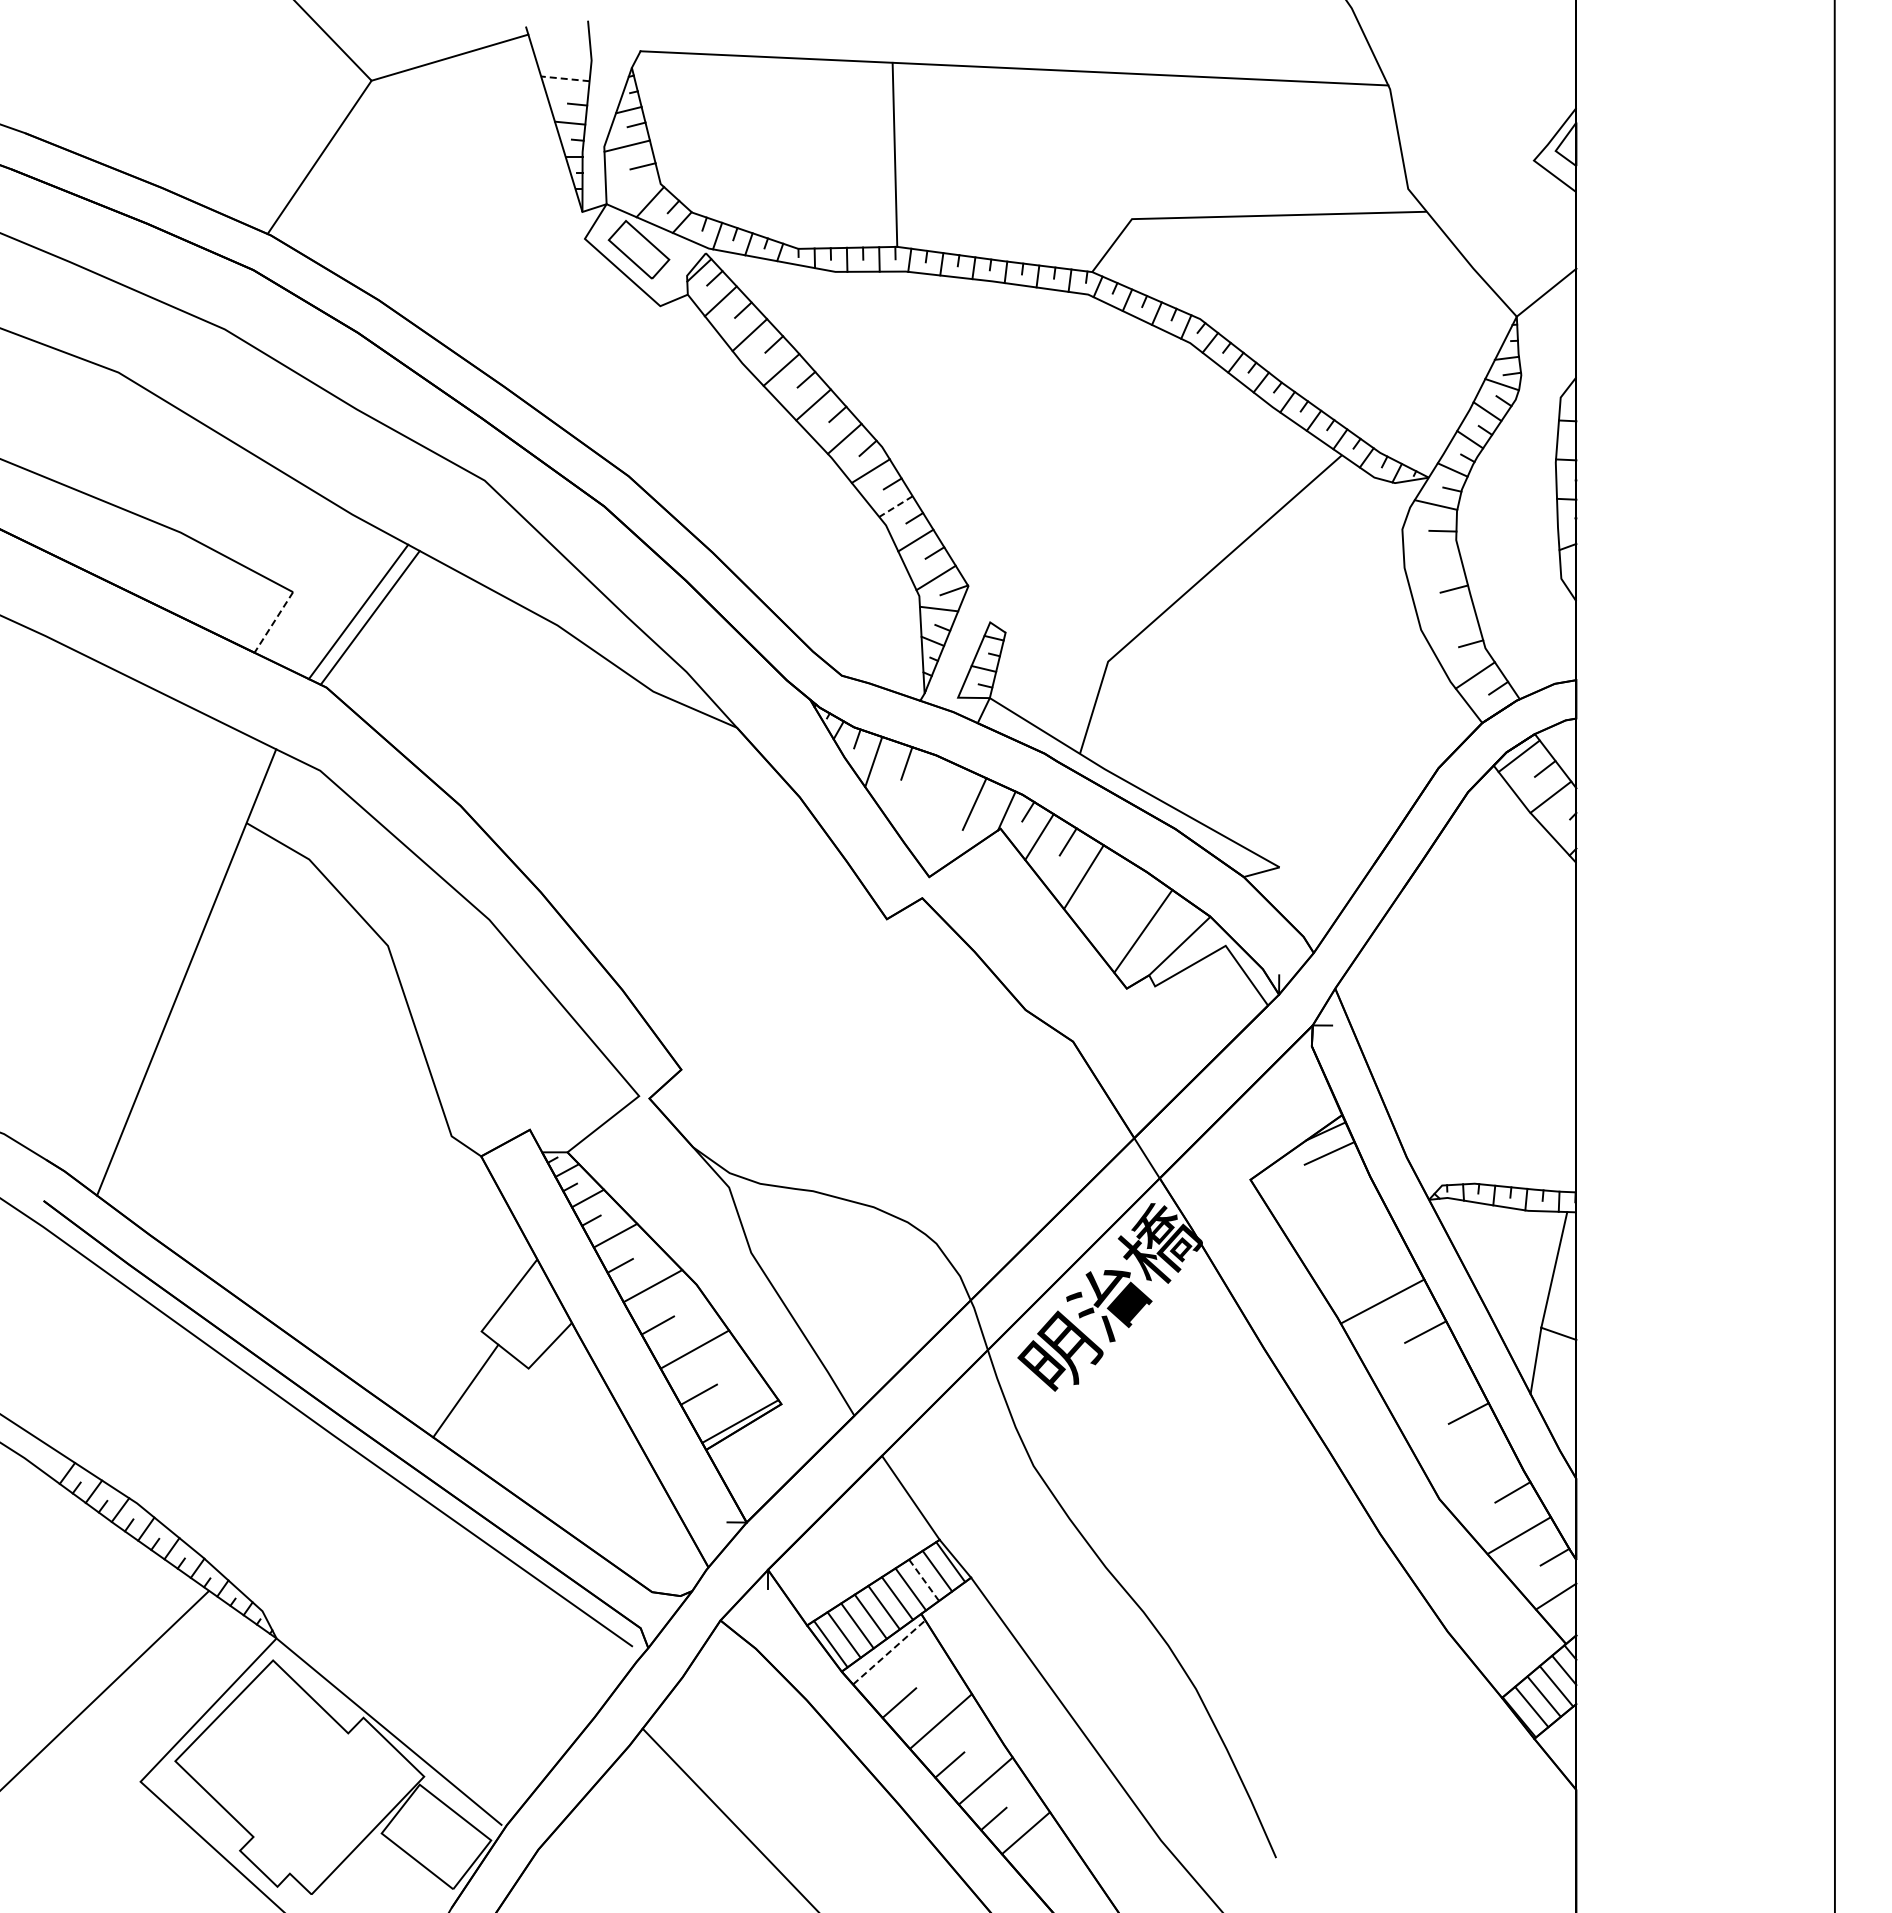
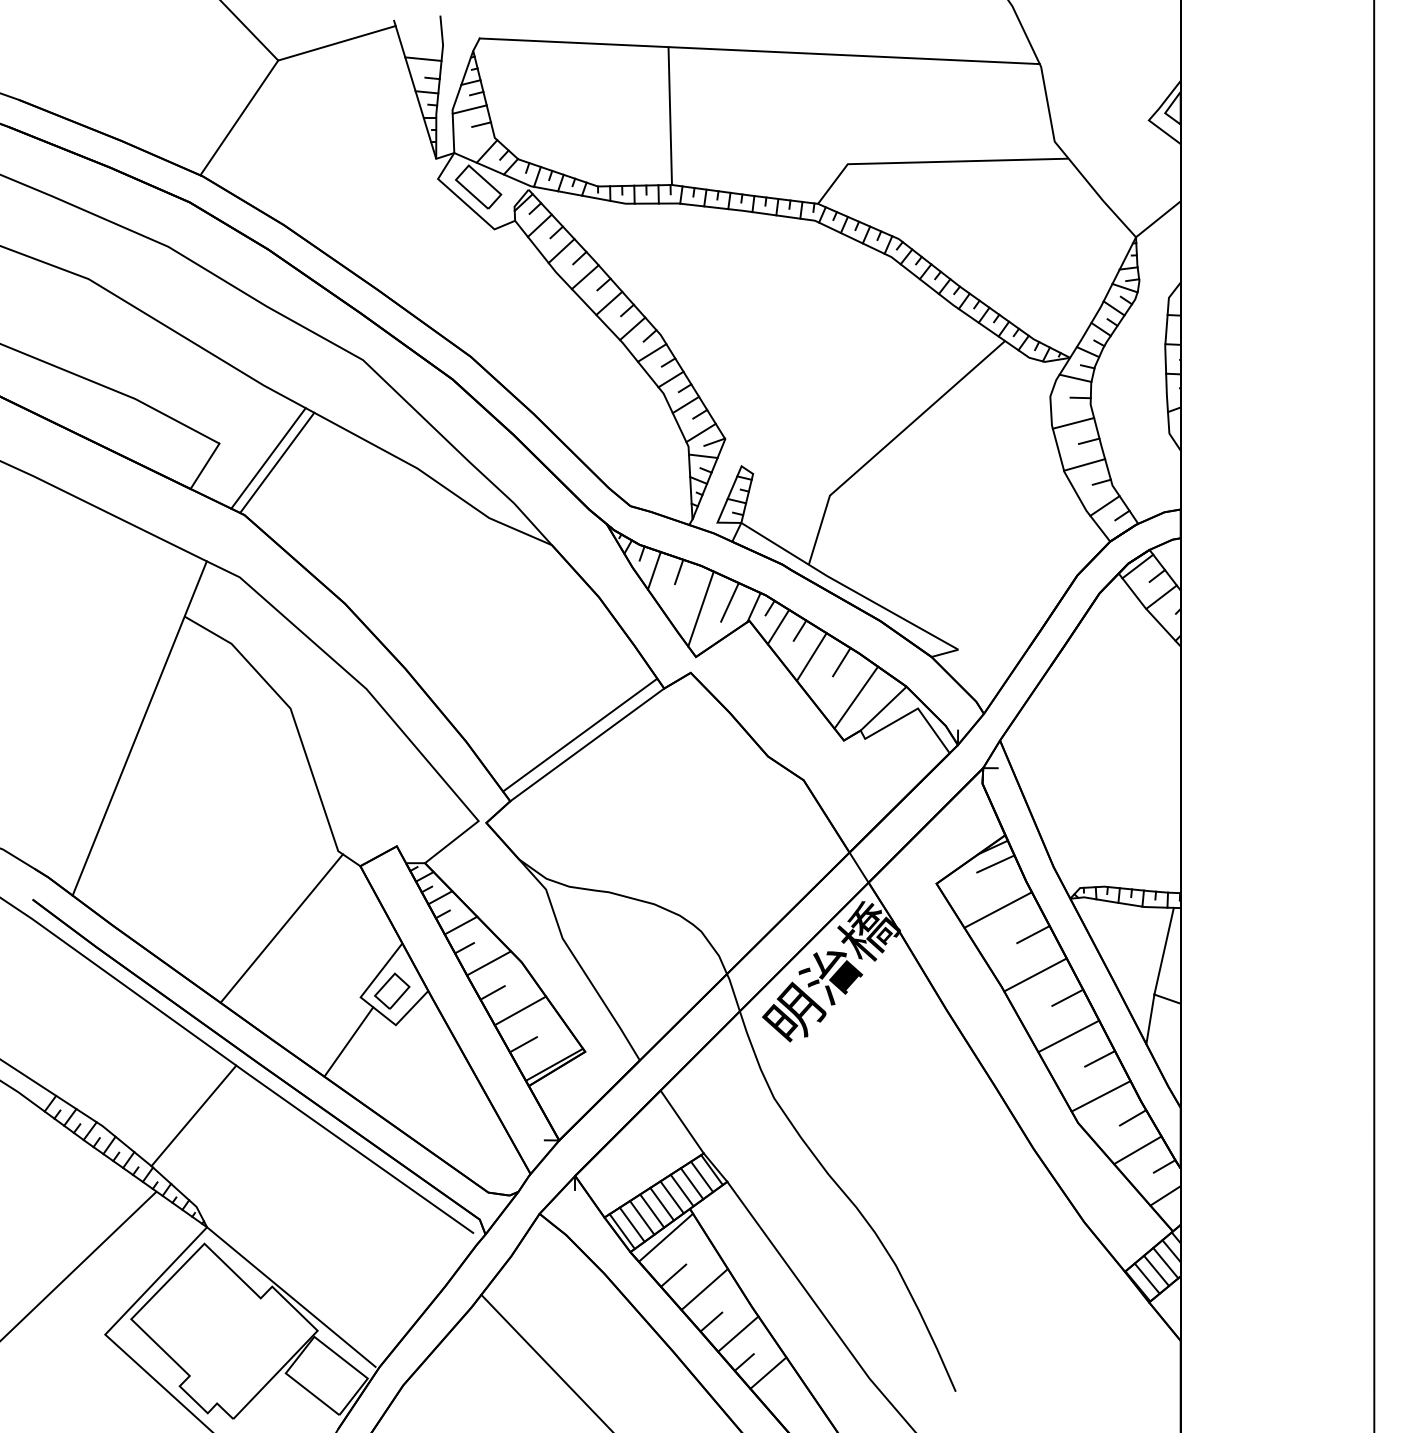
line: (564, 78) -> (422, 58), dashed -> solid
line: (895, 506) -> (670, 379), dashed -> solid
line: (1432, 564) -> (1072, 422), added
line: (1447, 620) -> (1084, 464), added
line: (273, 622) -> (204, 466), dashed -> solid
line: (935, 813) -> (700, 609), added
line: (1123, 883) -> (841, 661), added
line: (774, 981) -> (580, 735), added
line: (783, 994) -> (586, 744), added
line: (1332, 1214) -> (997, 909), added
line: (376, 1239) -> (281, 928), added
line: (1379, 1247) -> (1033, 934), added
part: (523, 1322) -> (392, 990), added
line: (1426, 1383) -> (1068, 1036), added
line: (1469, 1463) -> (1100, 1096), added
line: (258, 1489) -> (193, 1115), added
line: (924, 1580) -> (692, 1183), dashed -> solid
line: (889, 1652) -> (666, 1237), dashed -> solid

